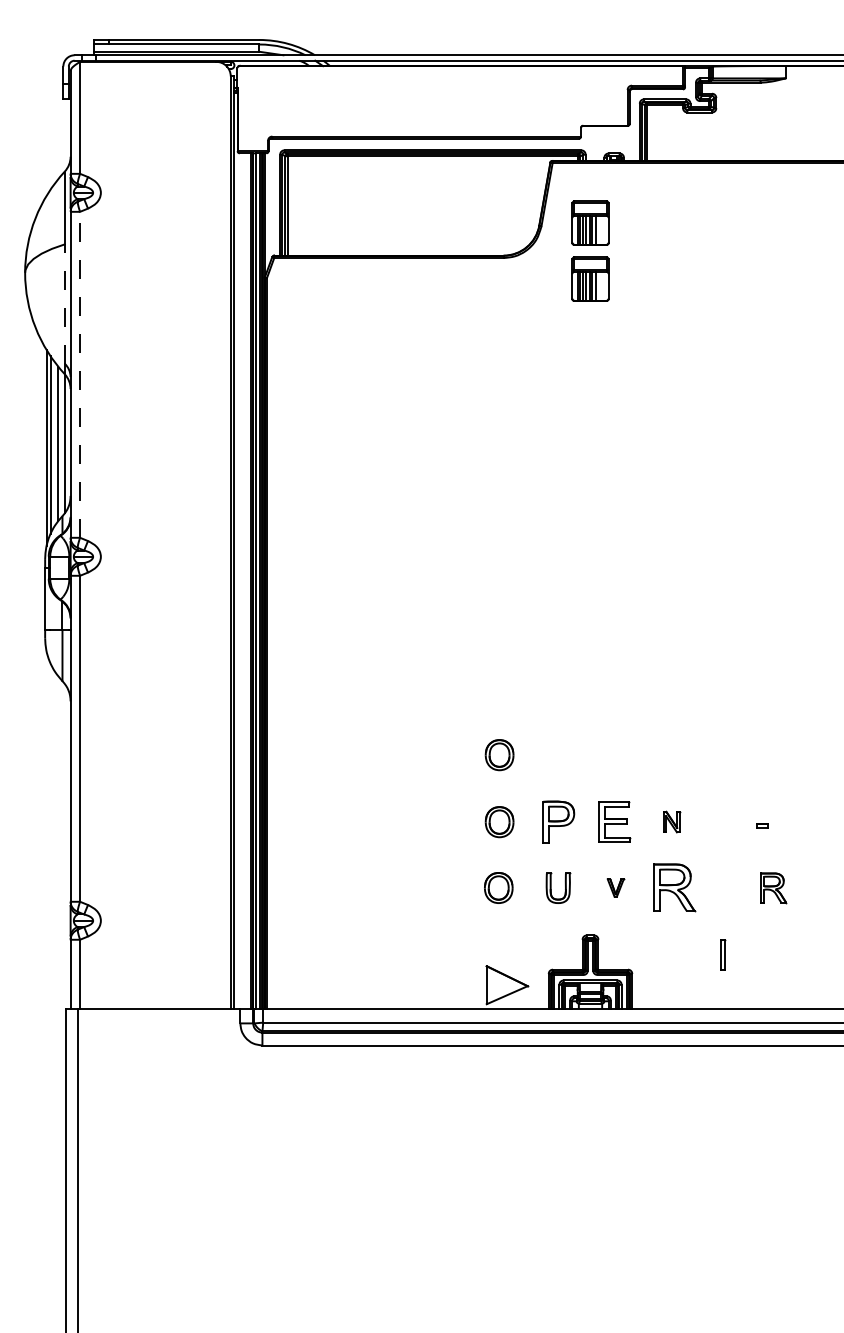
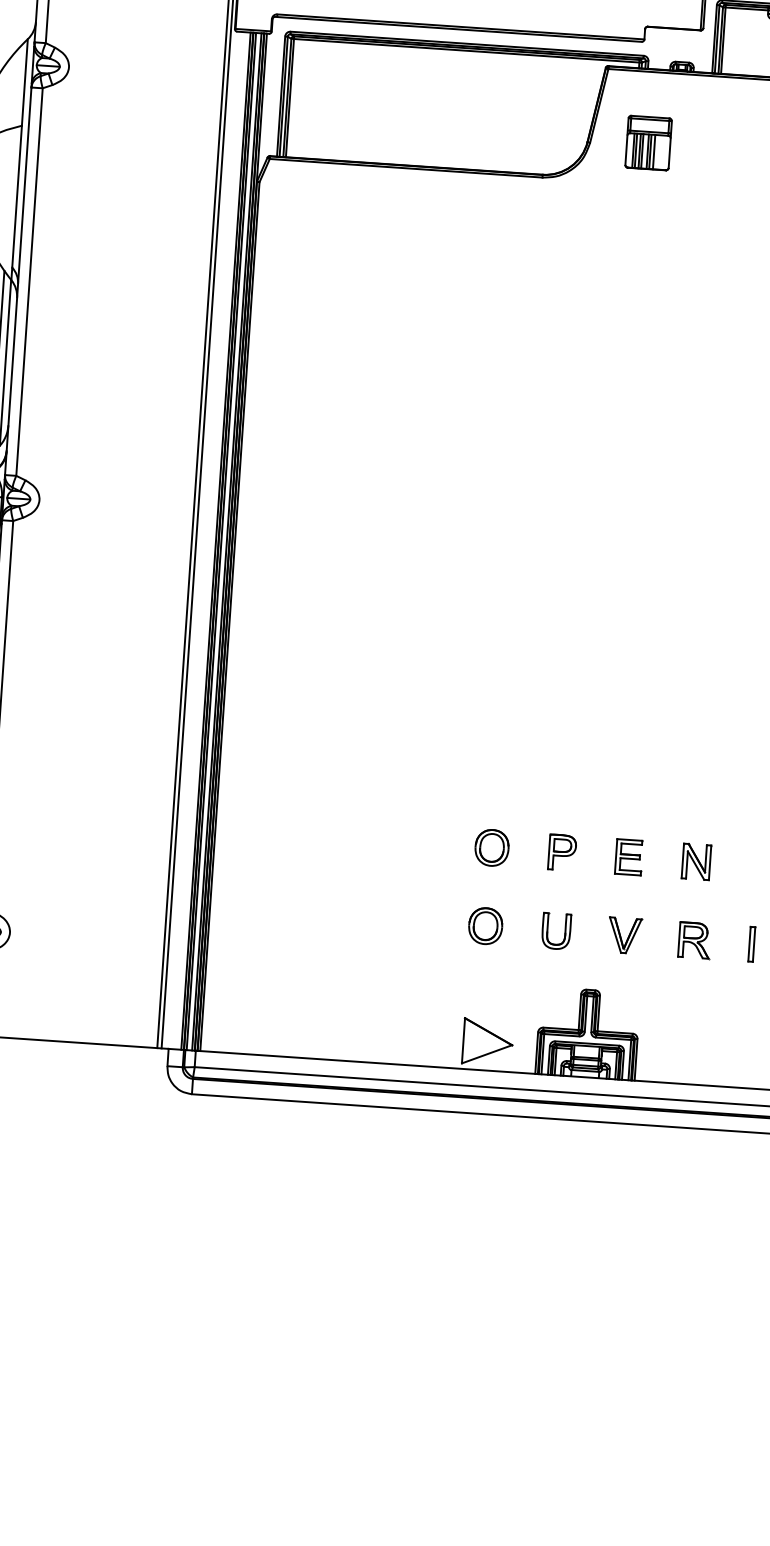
part: (590, 278) -> (644, 208), removed
line: (64, 304) -> (16, 197), dashed -> solid
line: (80, 374) -> (30, 281), dashed -> solid
part: (499, 755) -> (497, 768), removed
part: (558, 821) -> (562, 851), size x0.71
part: (671, 821) -> (696, 861), size x1.43
part: (615, 822) -> (629, 857), size x0.71
part: (615, 887) -> (624, 935), size x1.67
part: (674, 888) -> (694, 940), size x0.62
part: (723, 954) -> (752, 943), moved

